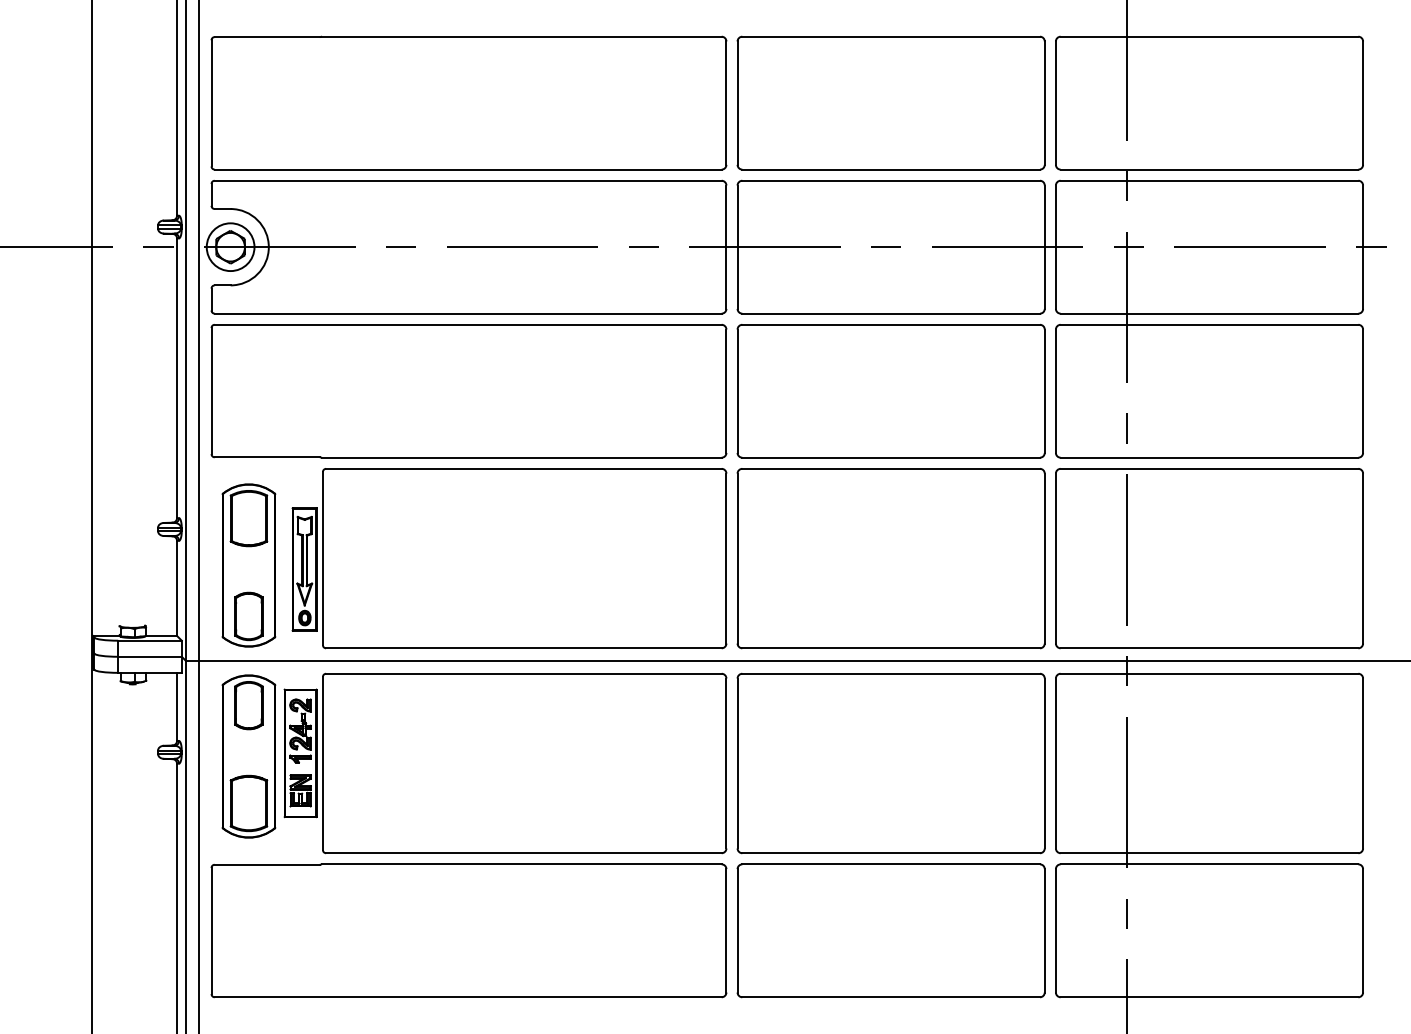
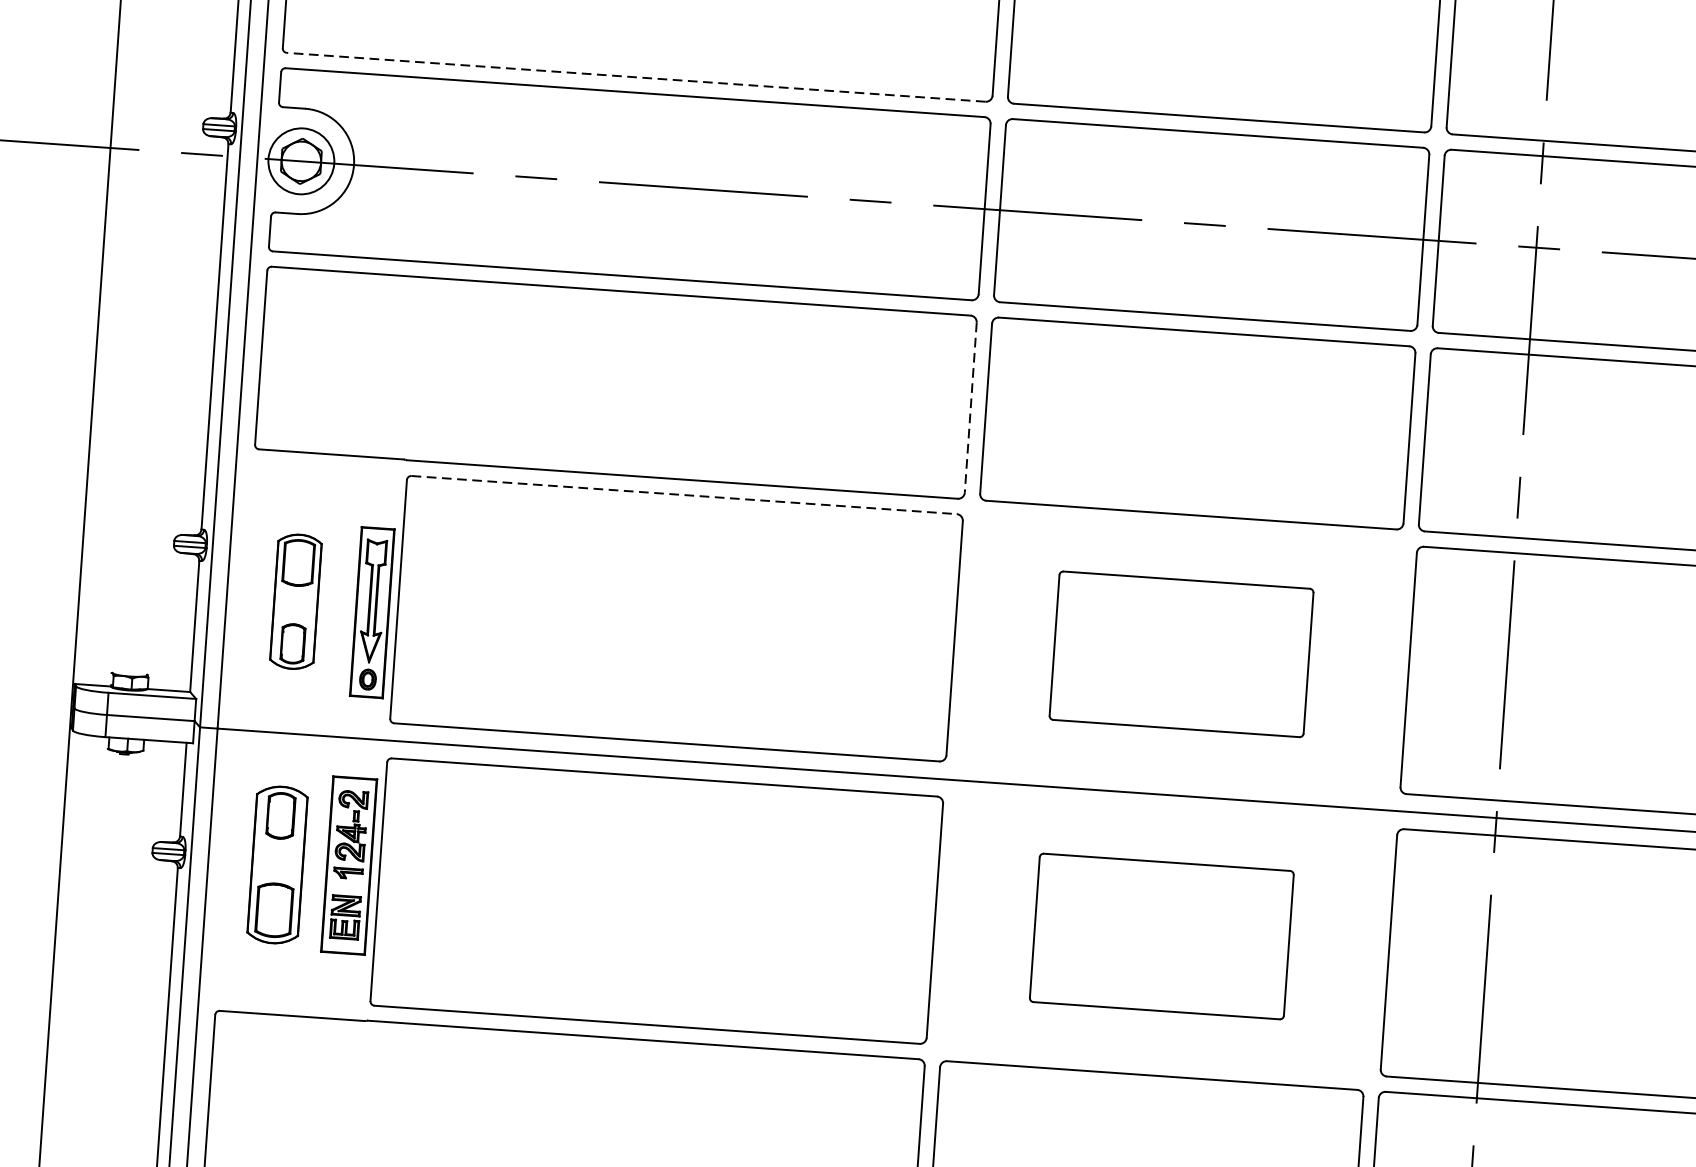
line: (467, 169) -> (635, 77), solid -> dashed
line: (726, 391) -> (970, 407), solid -> dashed
line: (523, 468) -> (683, 494), solid -> dashed
part: (890, 558) -> (1180, 653), size x0.6
part: (248, 565) -> (295, 601), size x0.6
part: (248, 756) -> (276, 864), size x0.7
part: (890, 763) -> (1161, 936), size x0.6

